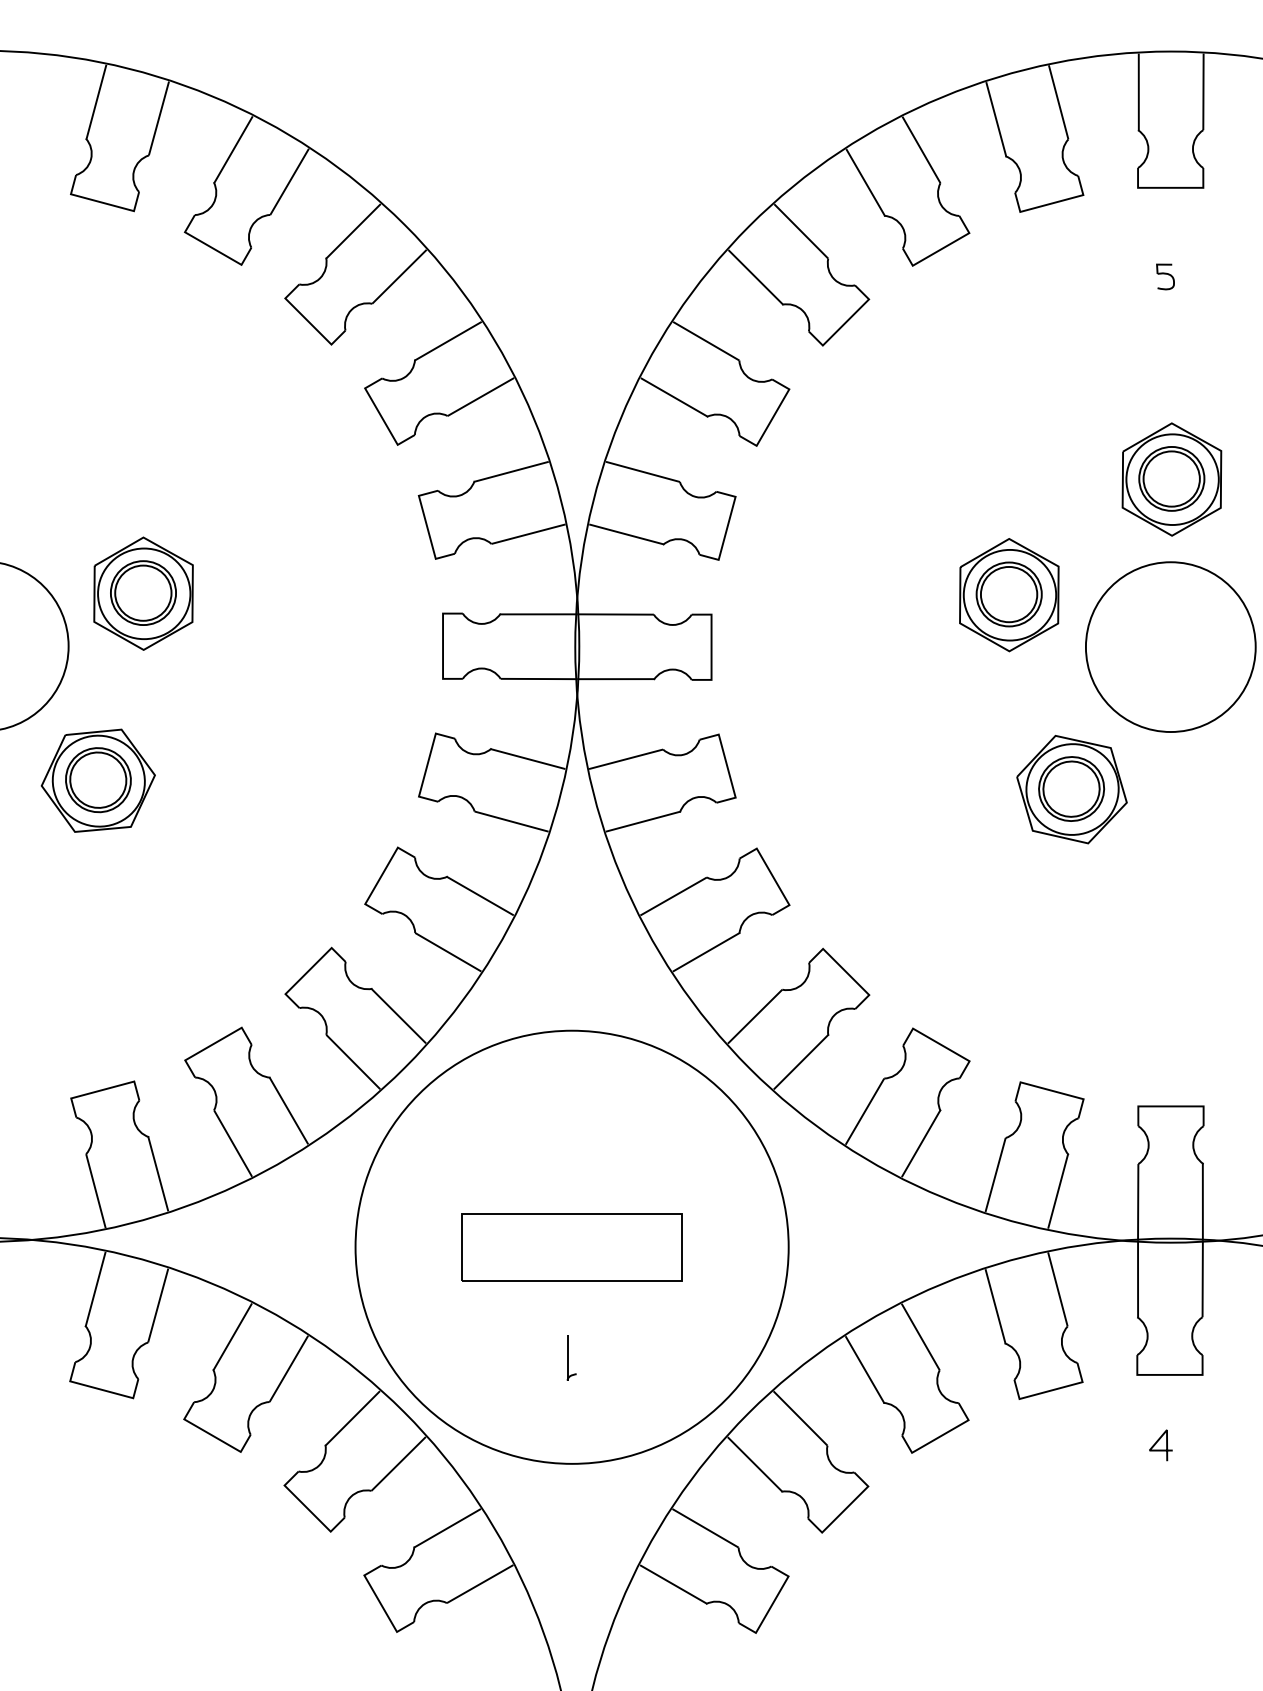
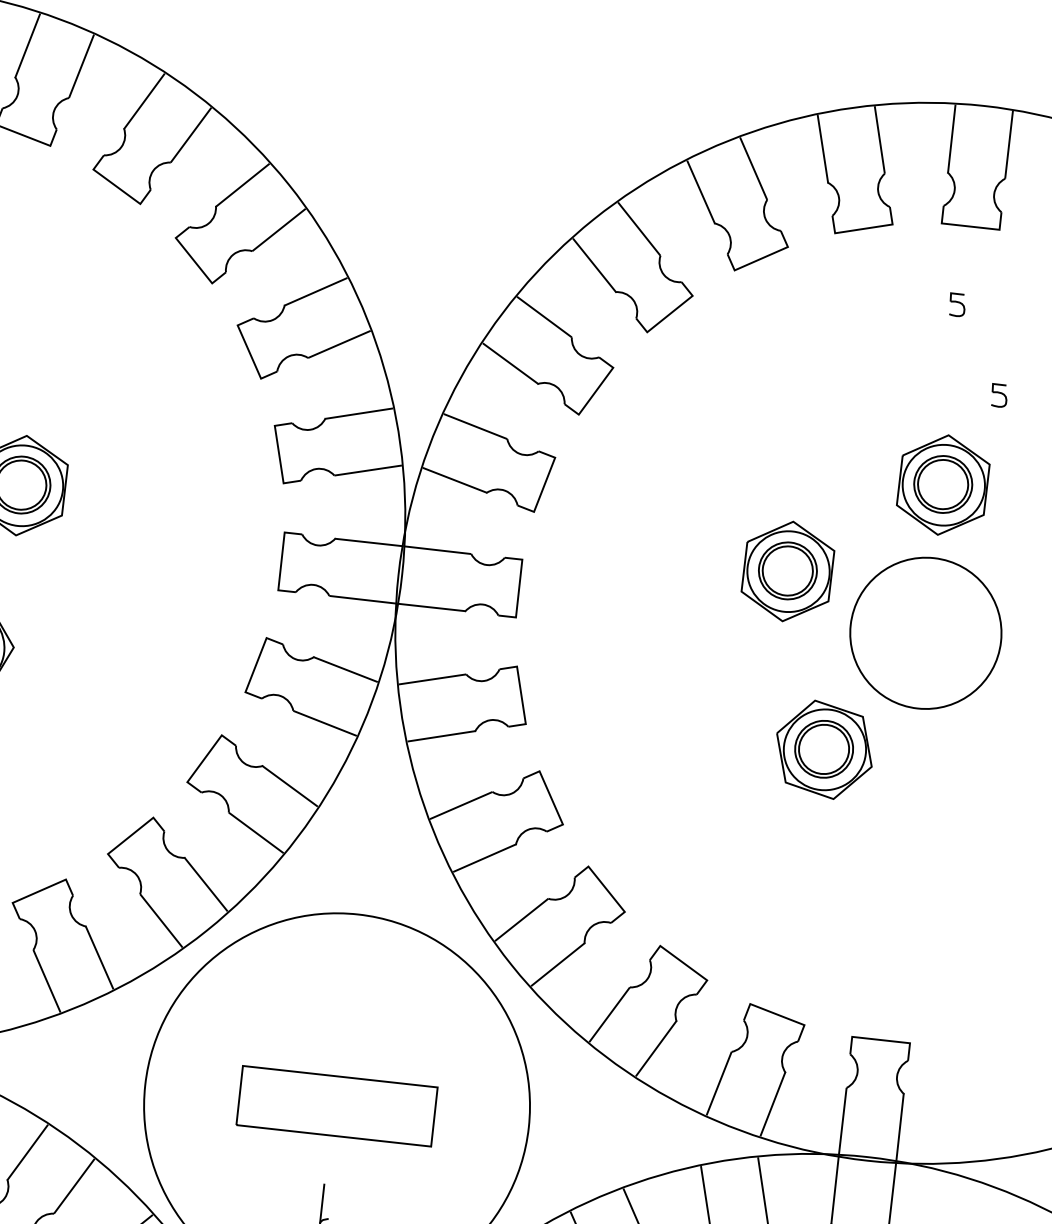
part: (1223, 372) -> (999, 395), added

